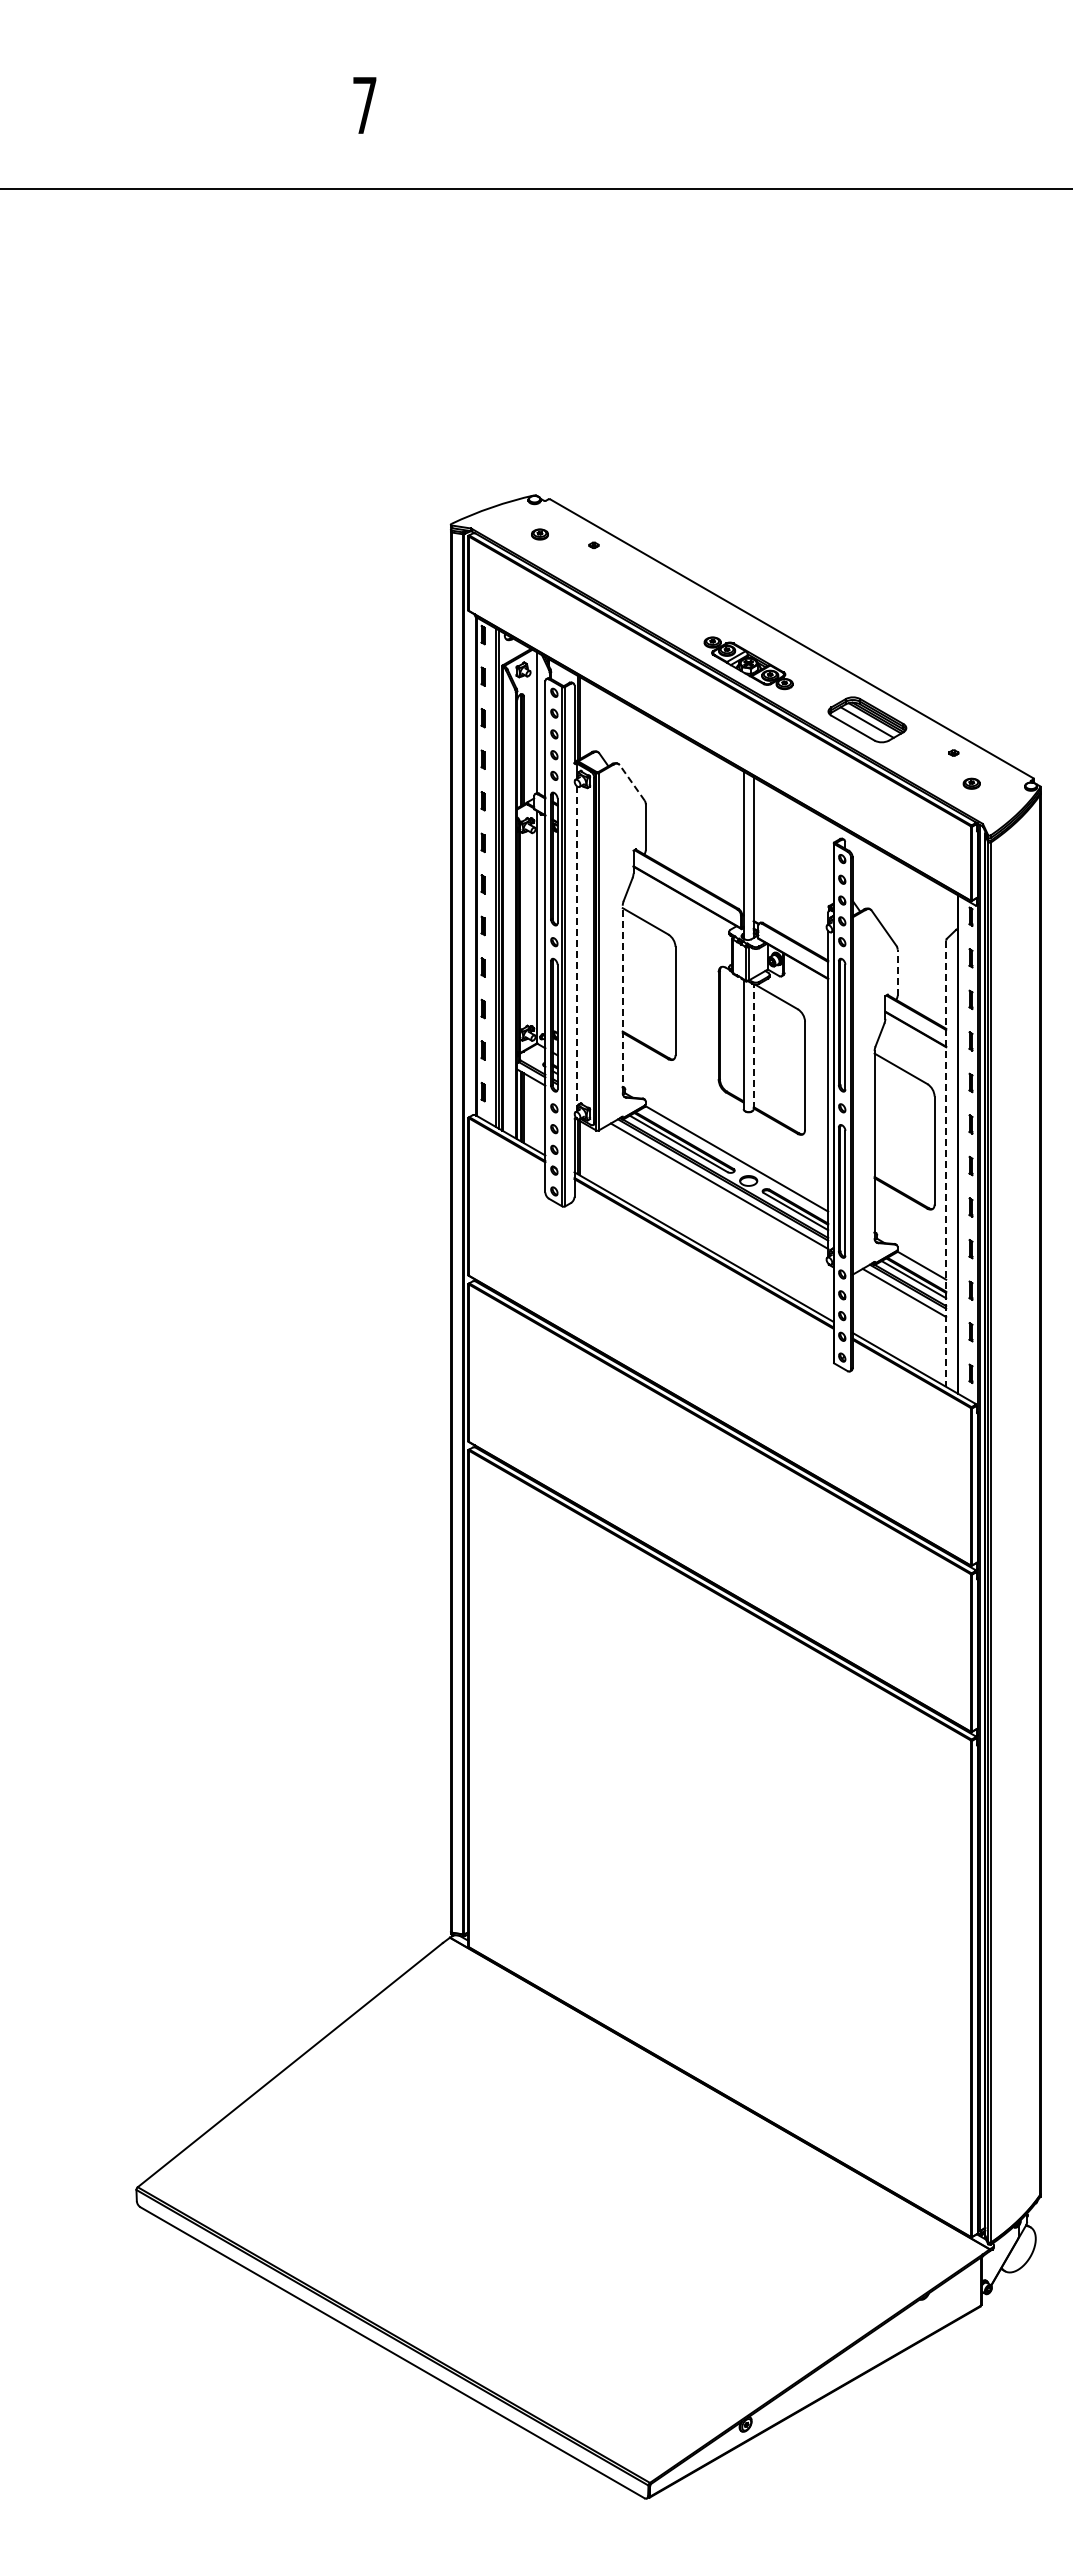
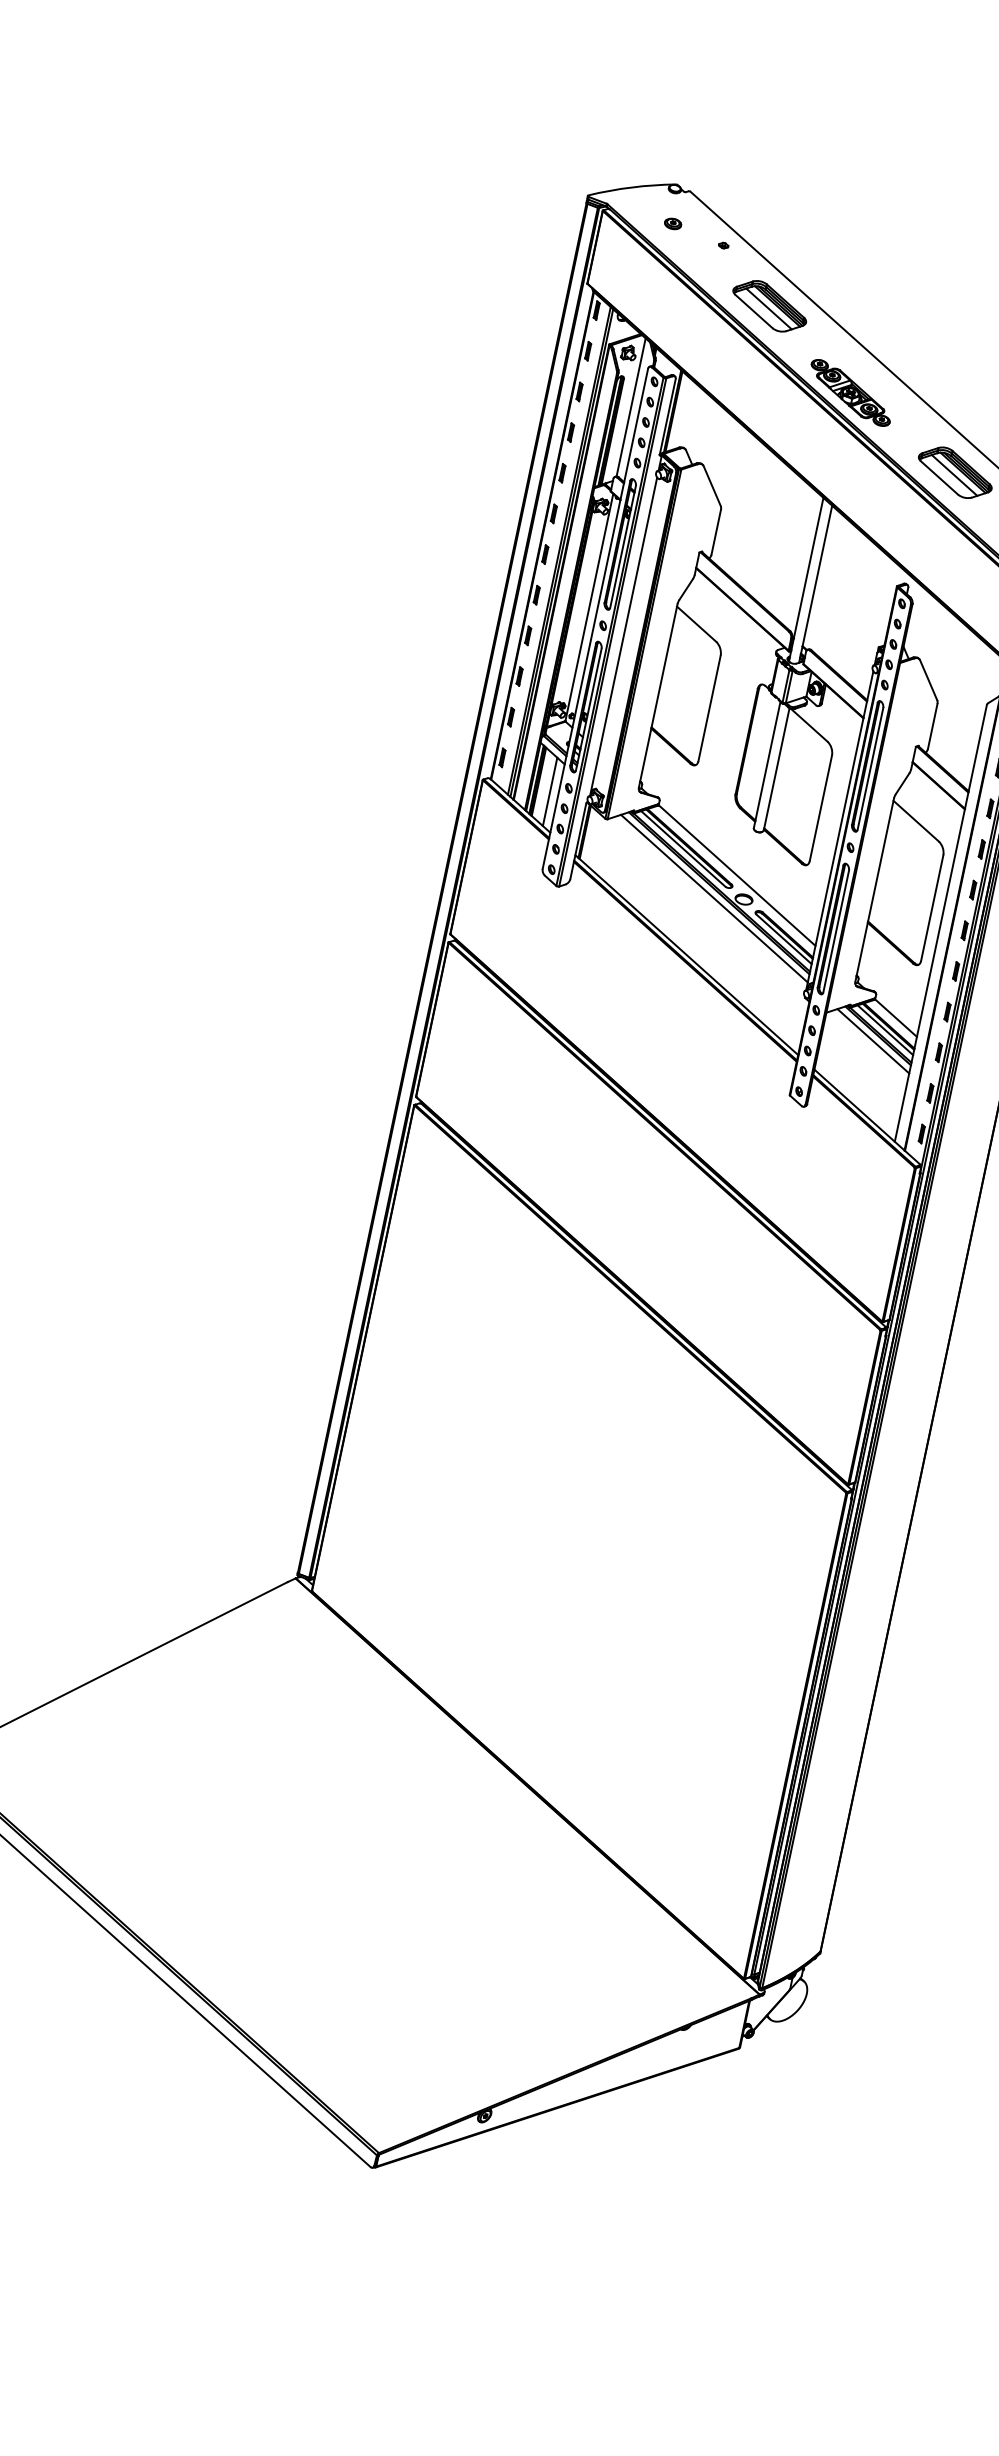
part: (651, 594) -> (769, 305), added
line: (632, 782) -> (712, 485), dashed -> solid
line: (576, 948) -> (623, 636), dashed -> solid
line: (897, 972) -> (932, 726), dashed -> solid
line: (622, 998) -> (658, 694), dashed -> solid
line: (753, 1046) -> (776, 768), dashed -> solid
line: (536, 1115) -> (549, 791), added
line: (946, 1164) -> (940, 924), dashed -> solid

